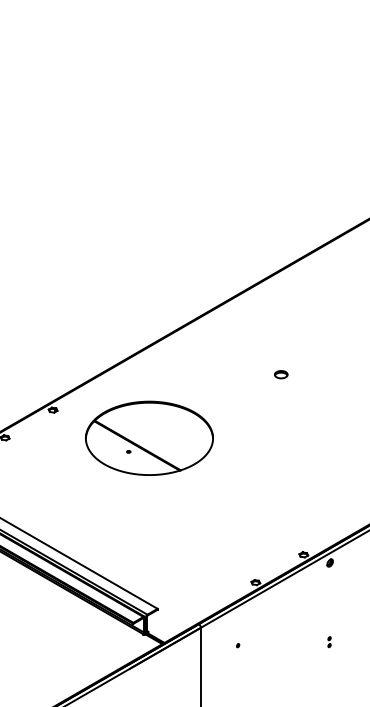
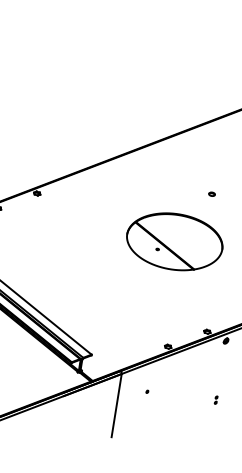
part: (280, 374) -> (211, 194), size x0.62
part: (149, 437) -> (174, 241), moved

